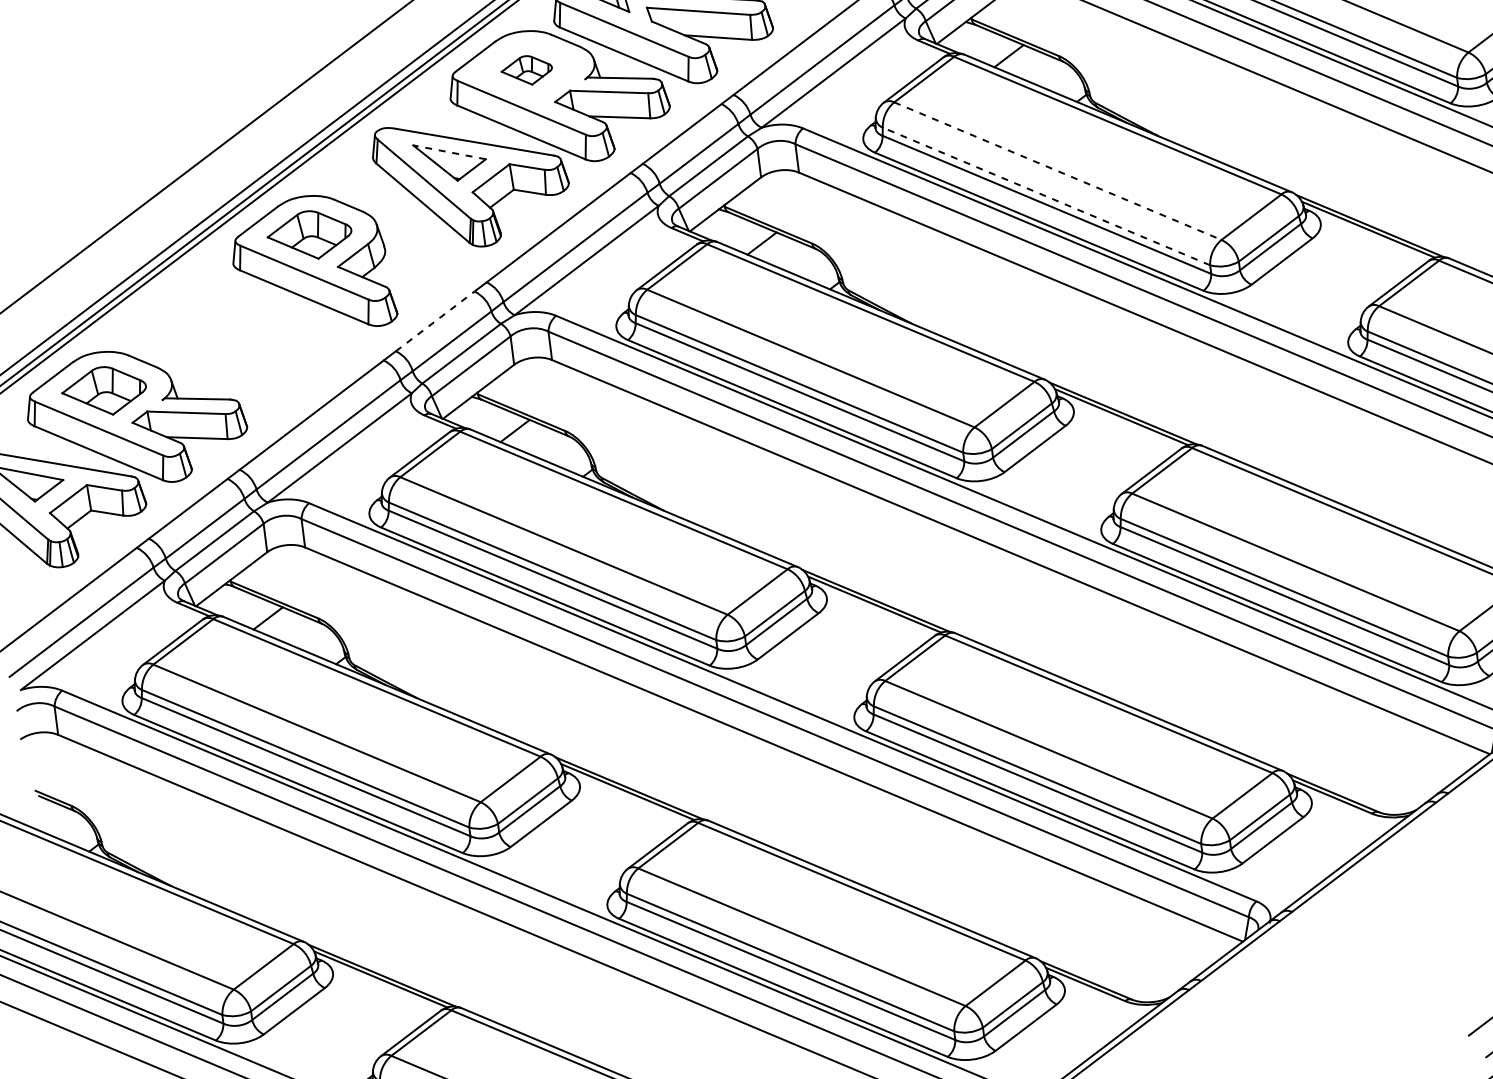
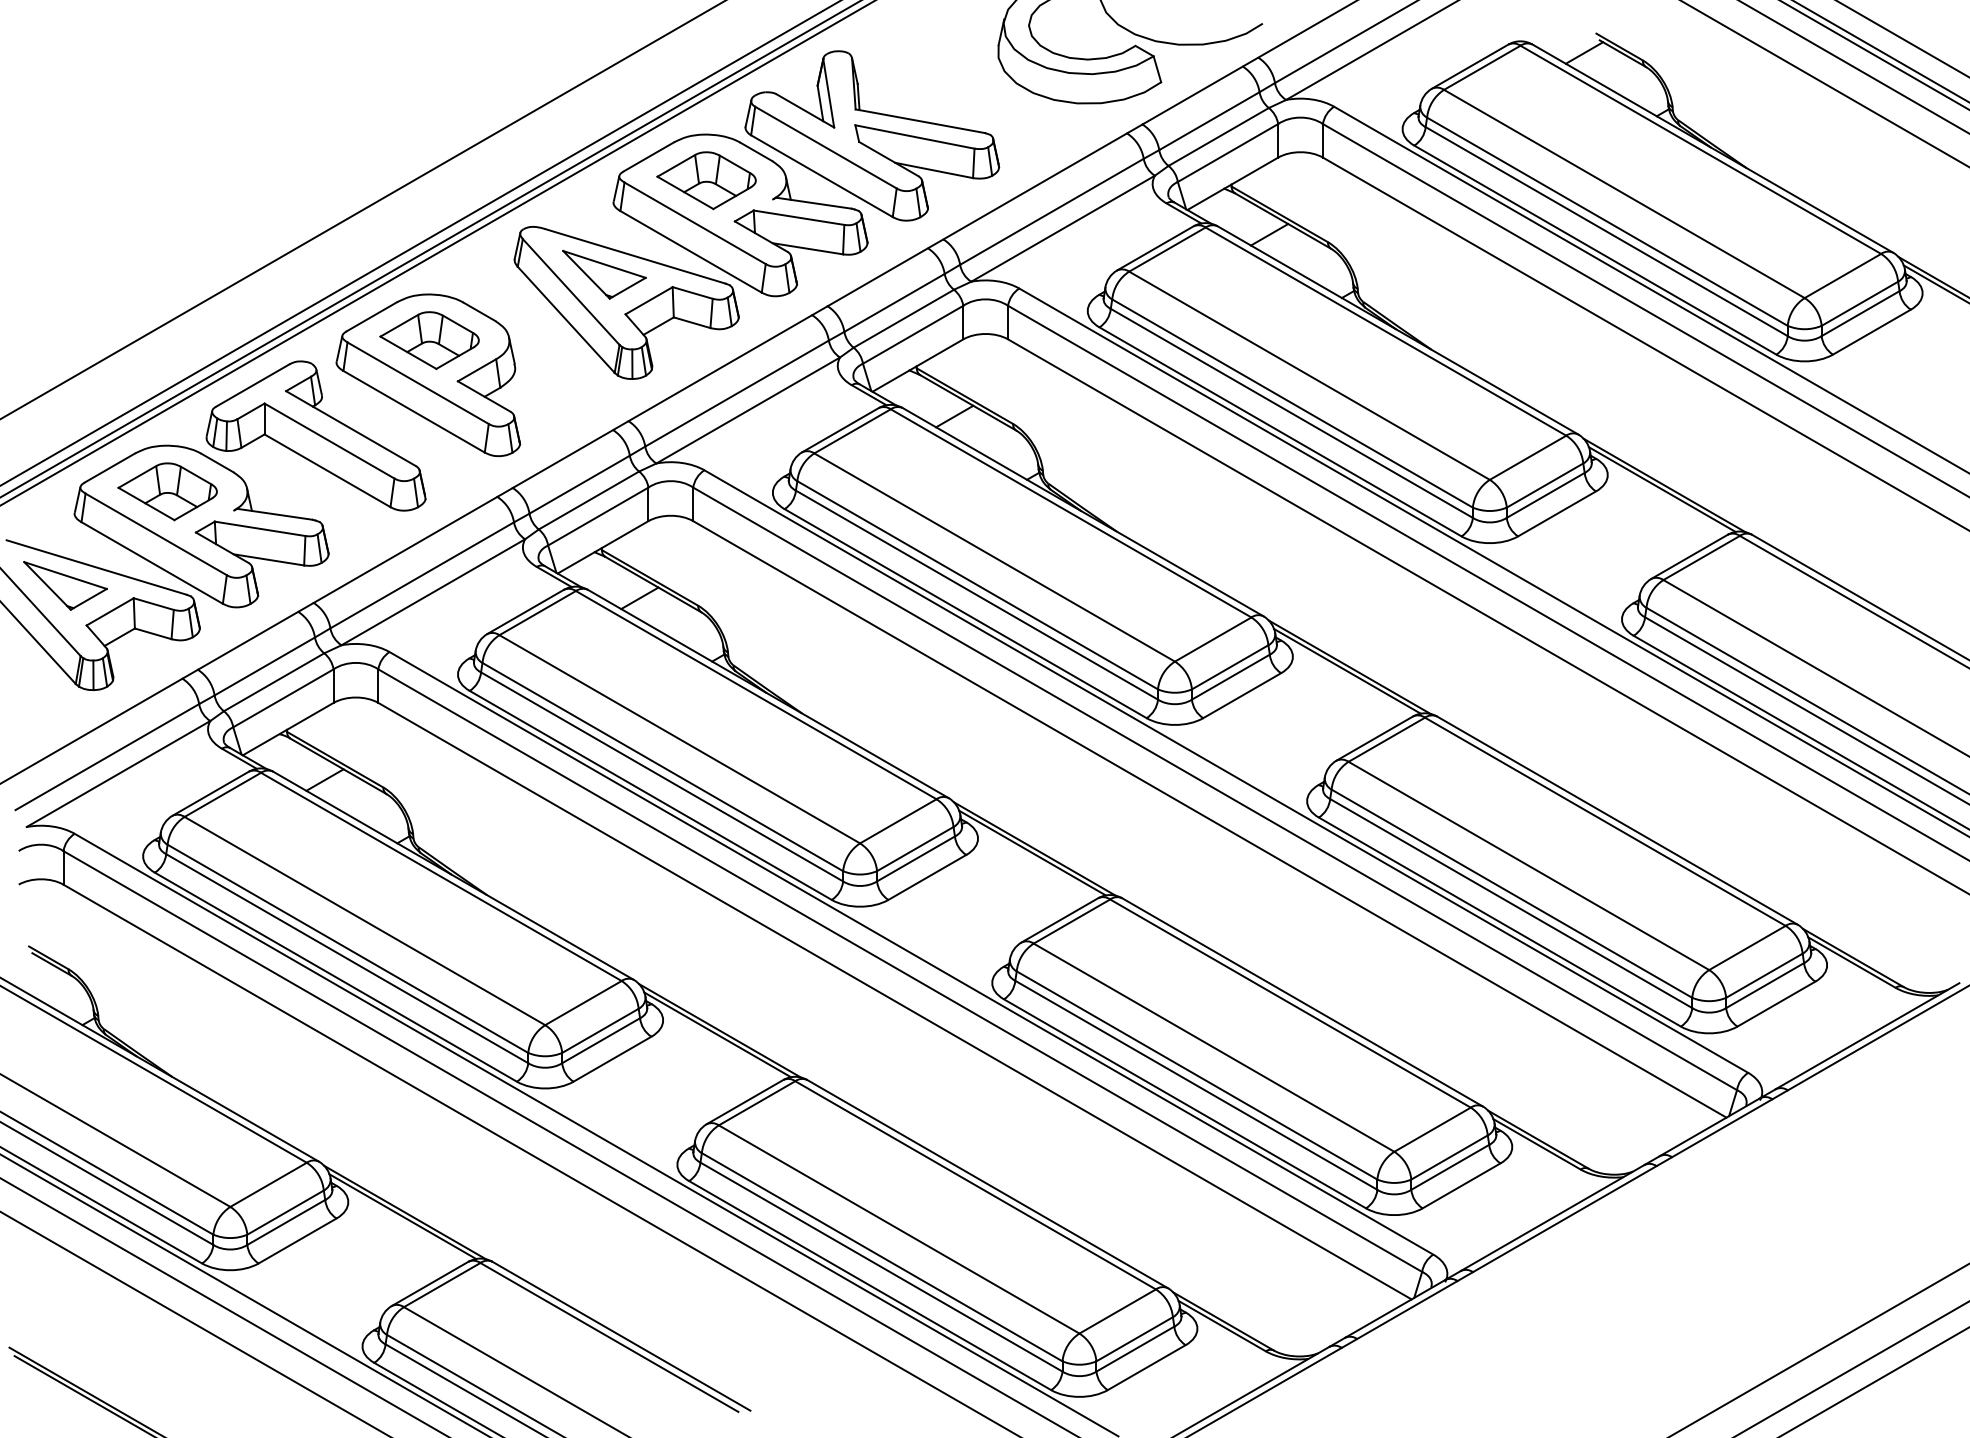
part: (526, 70) -> (706, 180), size x1.67
line: (449, 152) -> (604, 264), dashed -> solid
line: (1057, 171) -> (1309, 376), dashed -> solid
line: (1046, 196) -> (1292, 403), dashed -> solid
line: (434, 321) -> (562, 459), dashed -> solid
part: (223, 327) -> (315, 435), added

